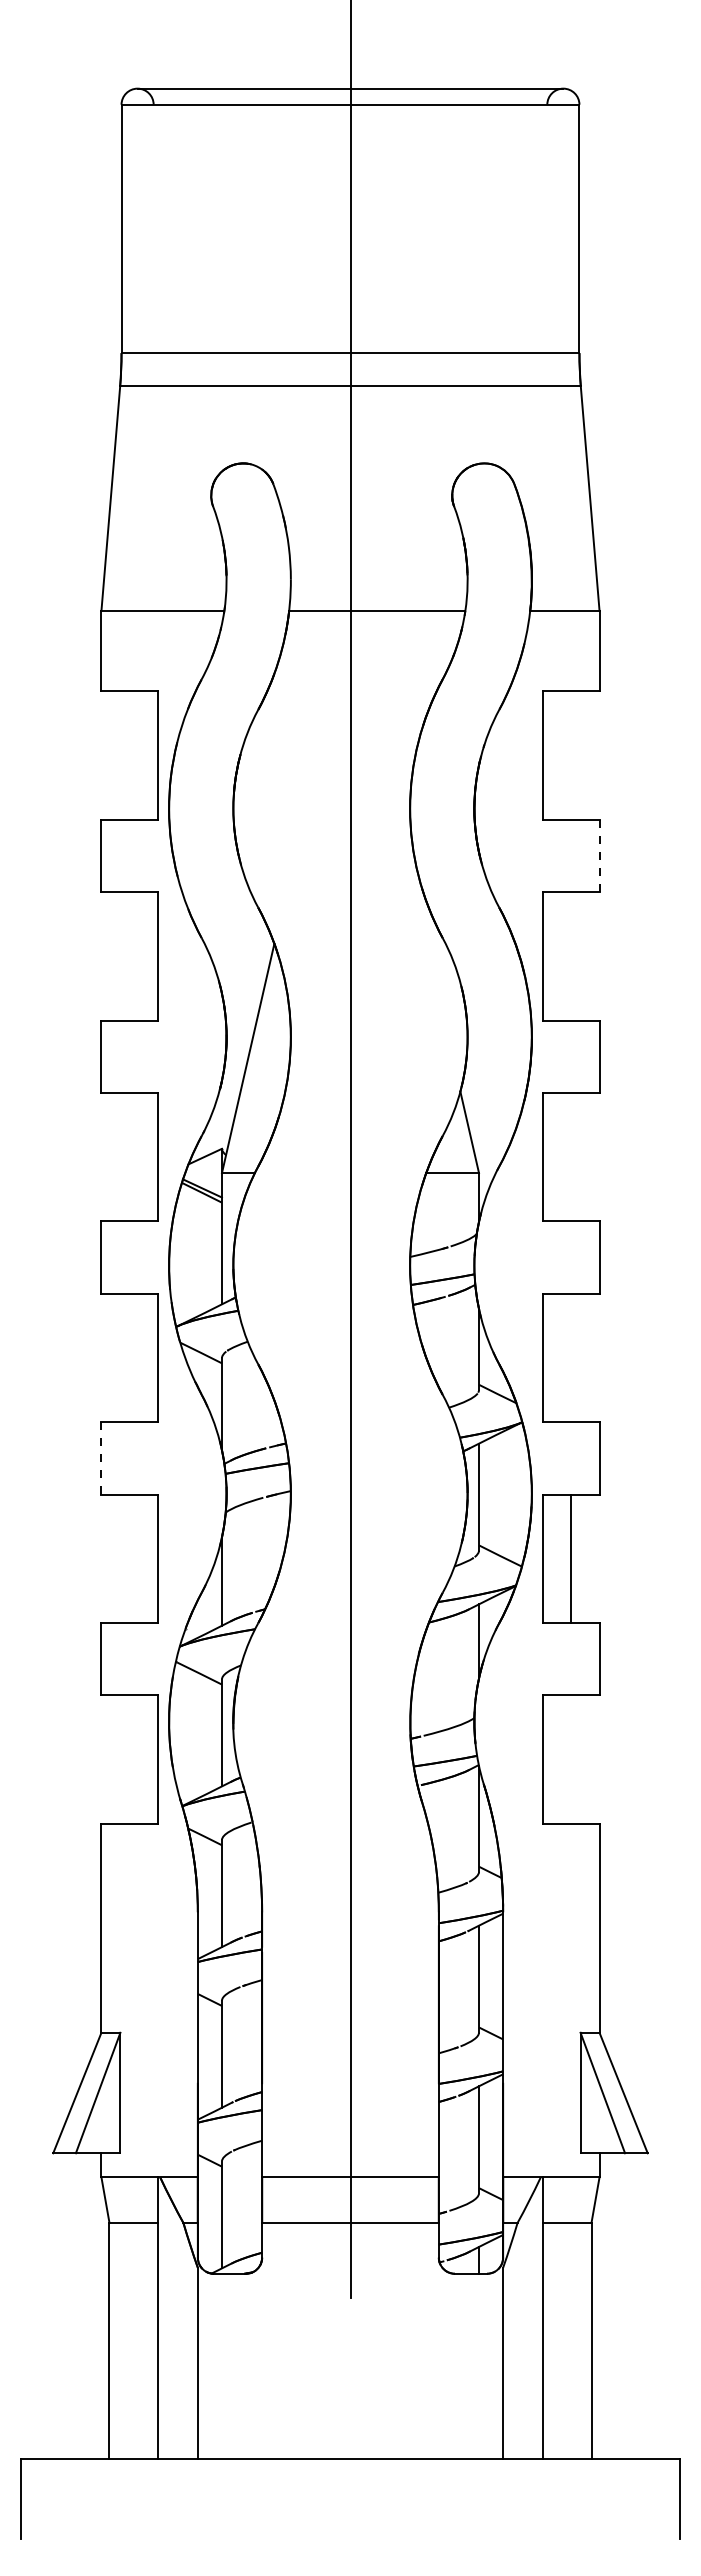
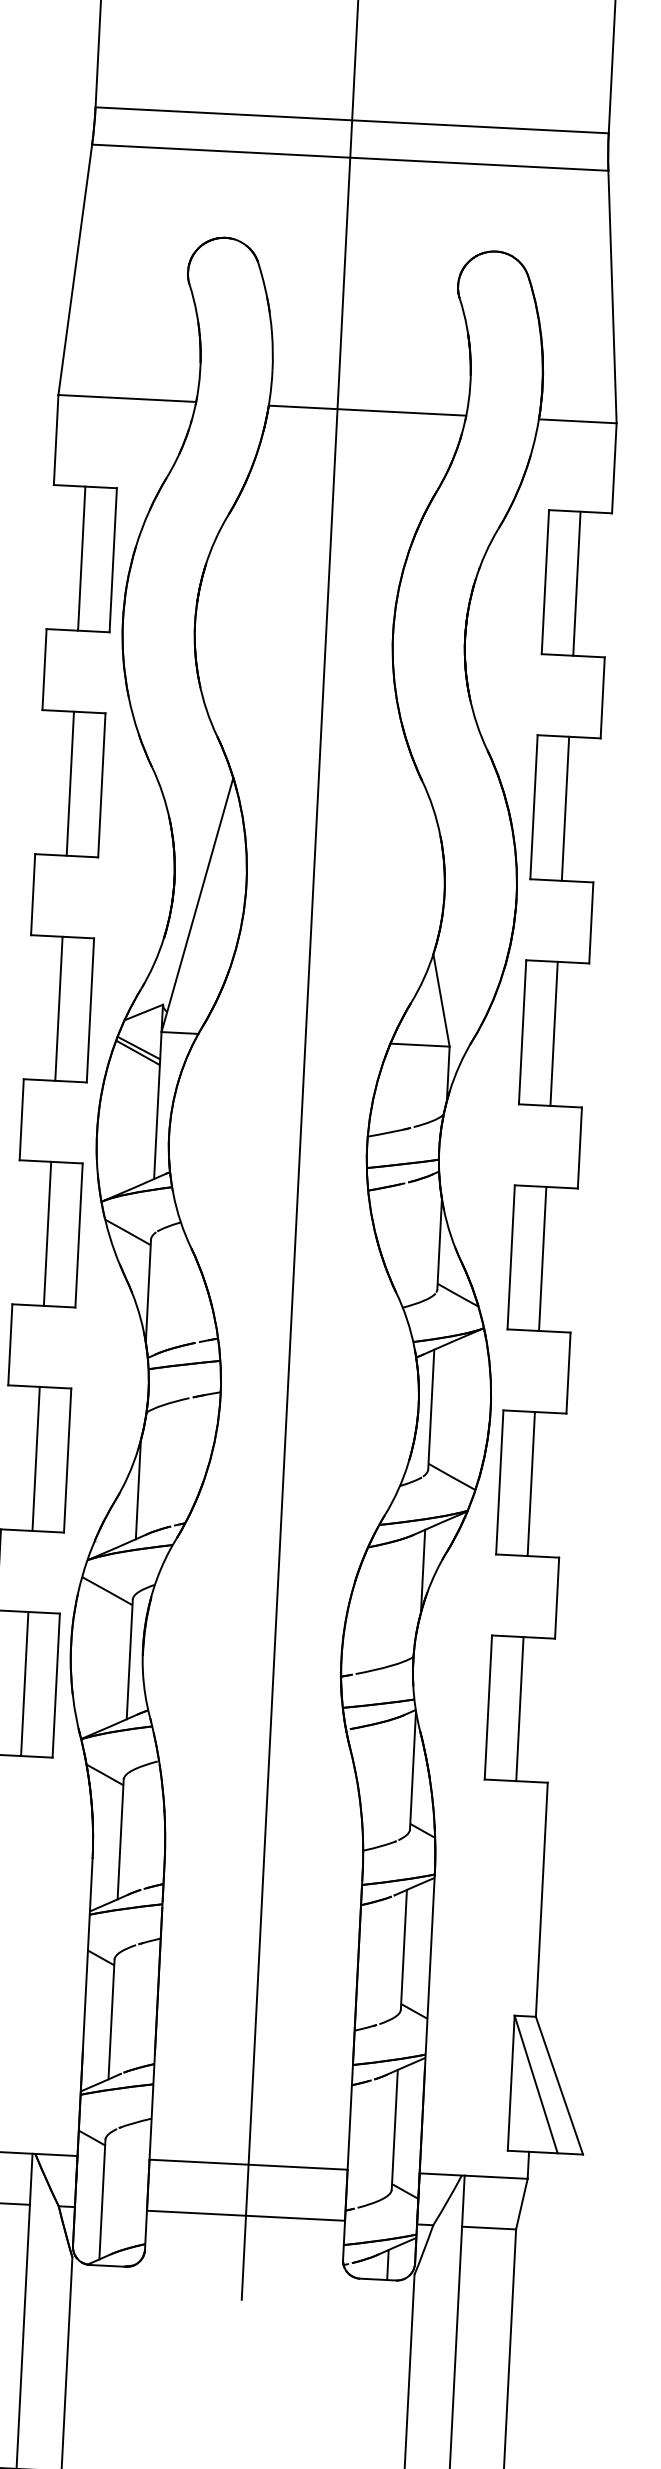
line: (129, 755) -> (81, 558), added
line: (571, 755) -> (576, 583), added
line: (599, 855) -> (602, 697), dashed -> solid
line: (129, 956) -> (70, 783), added
line: (571, 956) -> (565, 809), added
line: (129, 1156) -> (58, 1008), added
line: (571, 1156) -> (554, 1033), added
line: (129, 1357) -> (47, 1233), added
line: (571, 1357) -> (542, 1258), added
line: (101, 1457) -> (10, 1343), dashed -> solid
line: (129, 1558) -> (36, 1458), added
line: (129, 1759) -> (24, 1683), added
line: (571, 1759) -> (519, 1708), added

